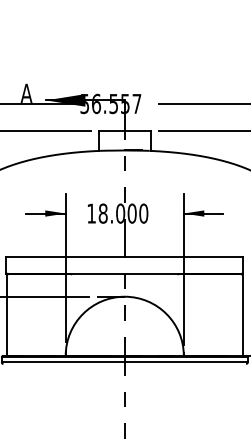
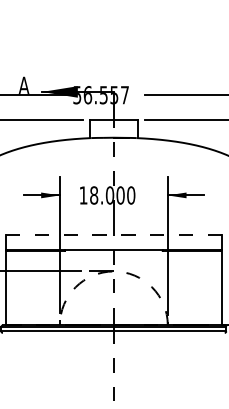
line: (124, 257) -> (113, 235), solid -> dashed
arc: (124, 296) -> (113, 271), solid -> dashed

